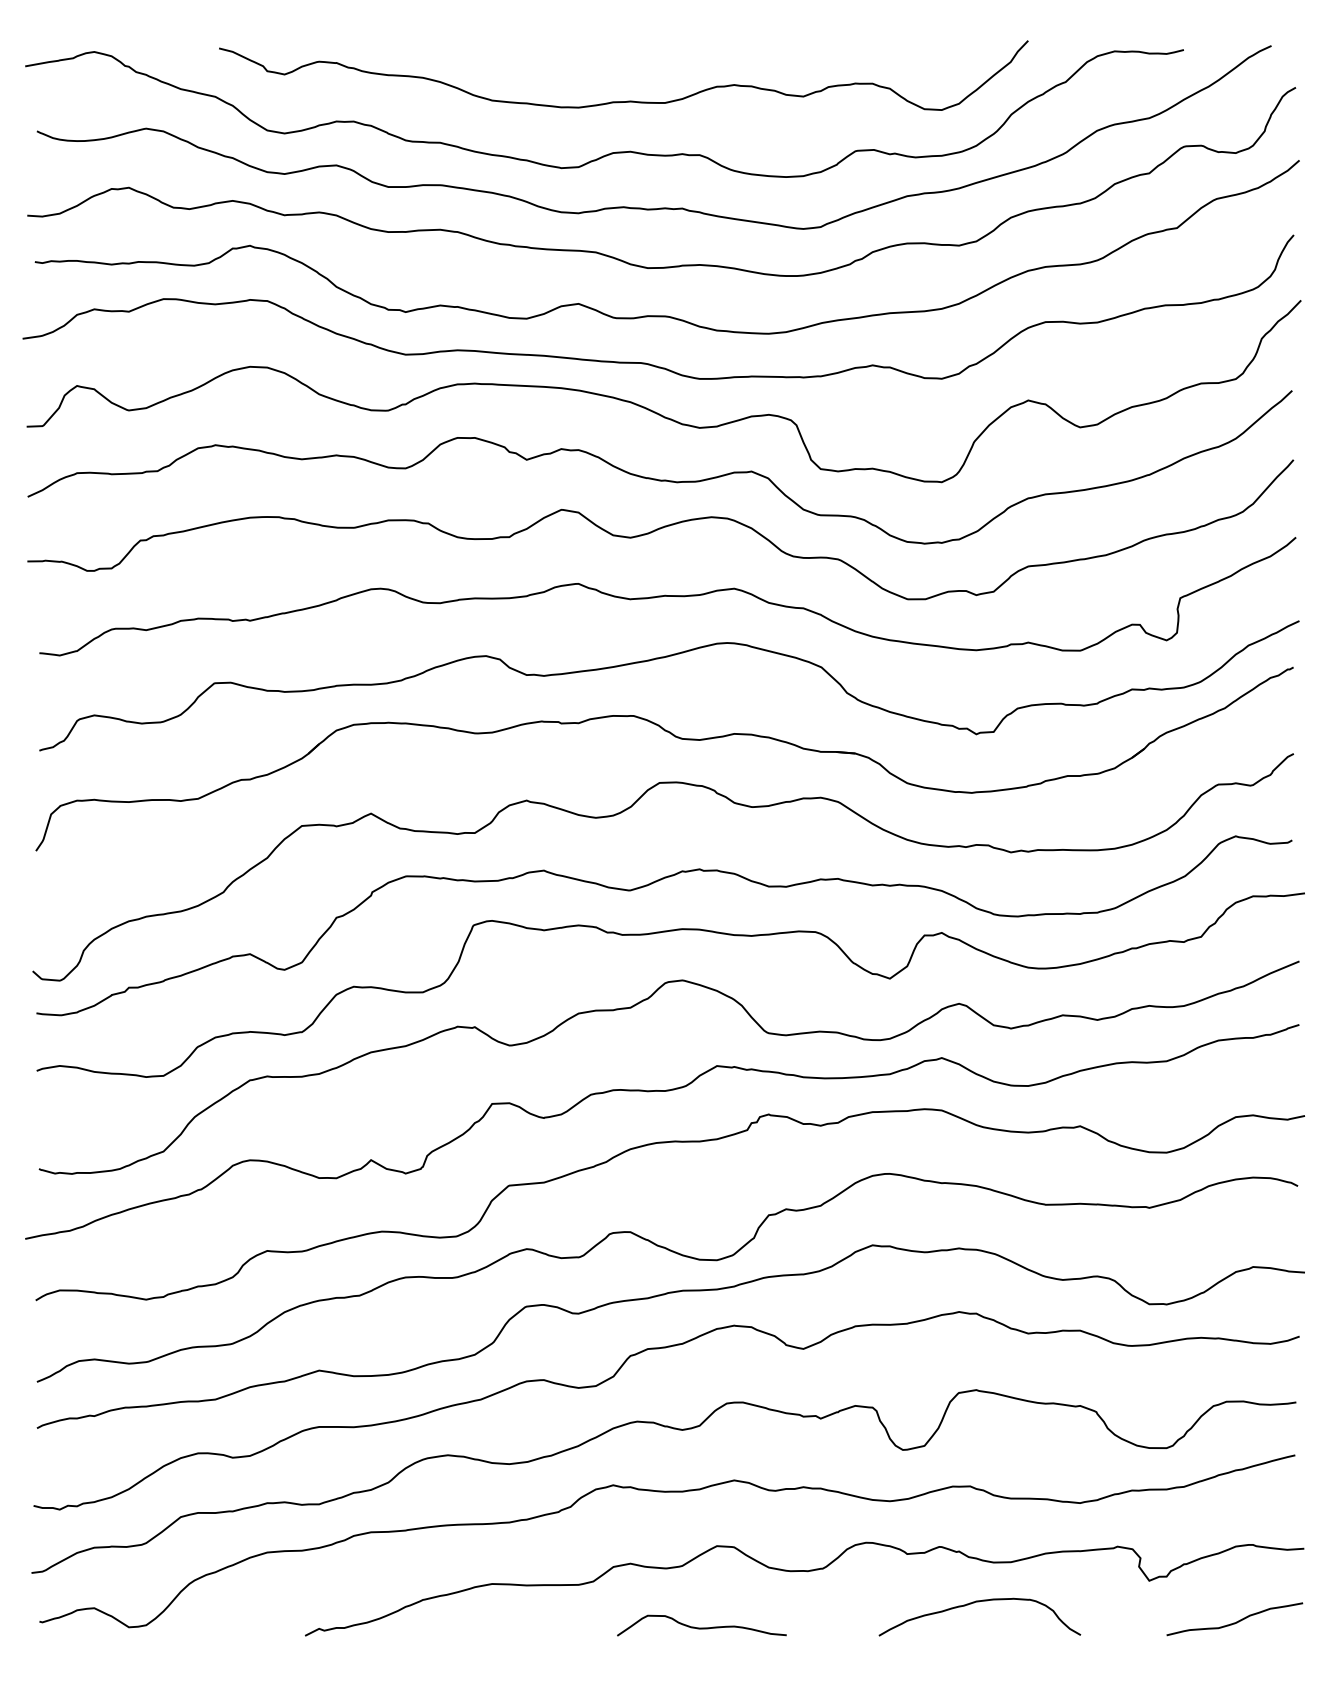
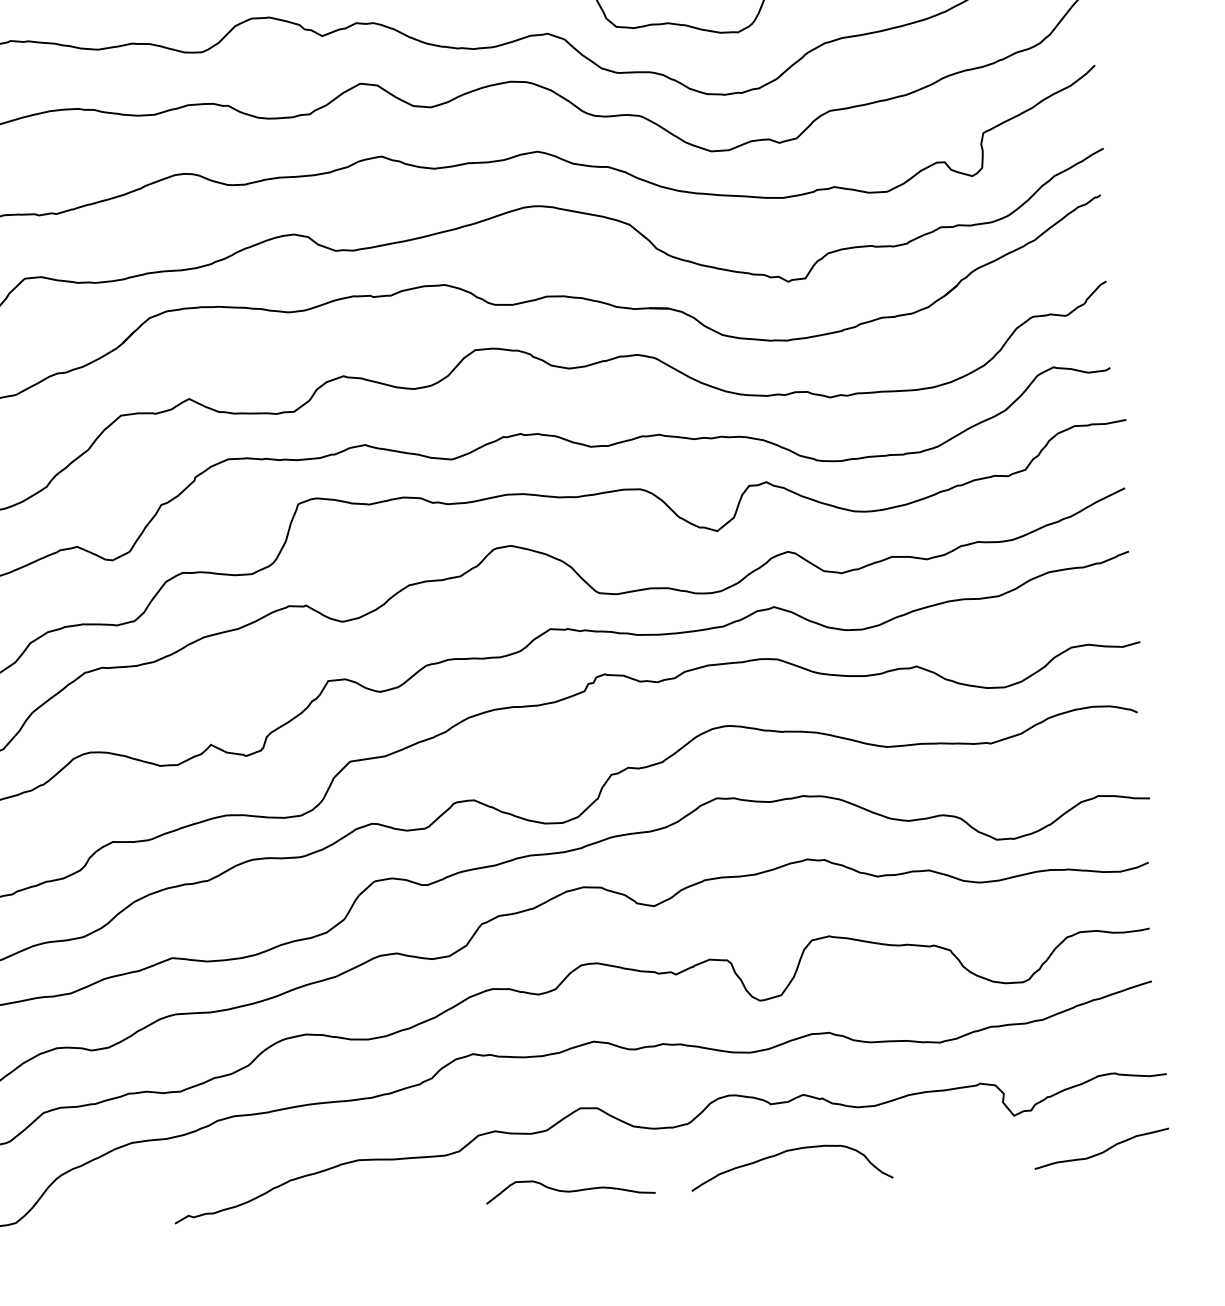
curve: (974, 1603) -> (785, 1152), moved

